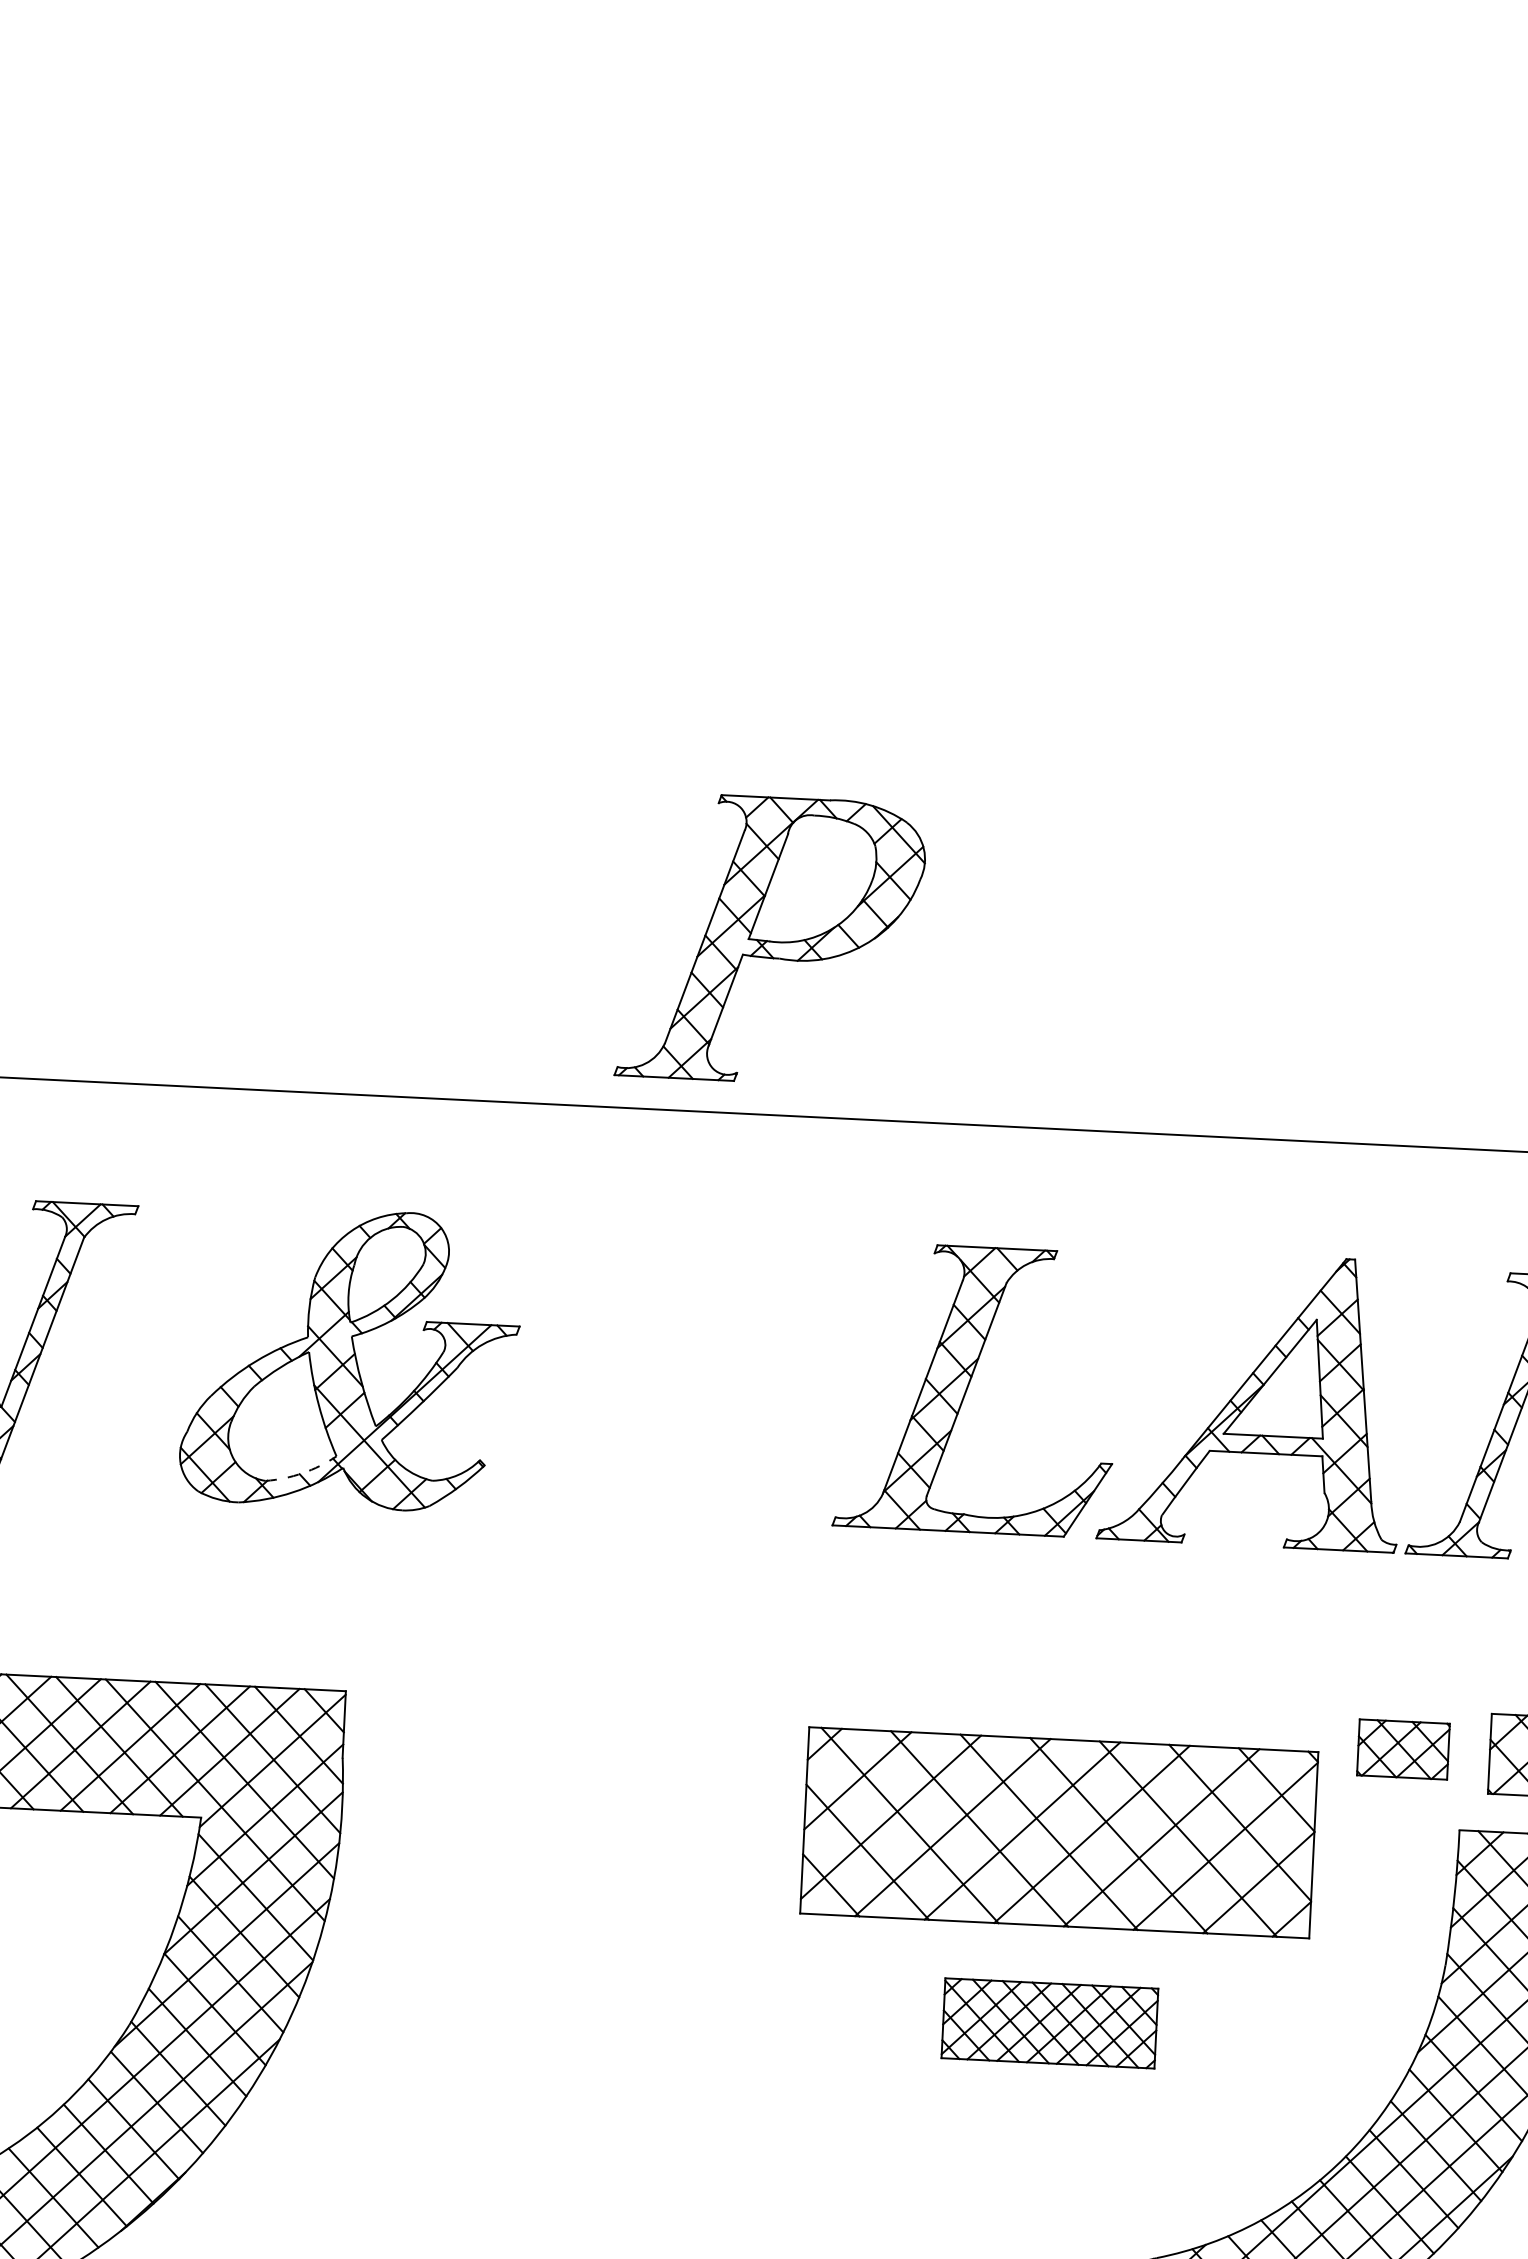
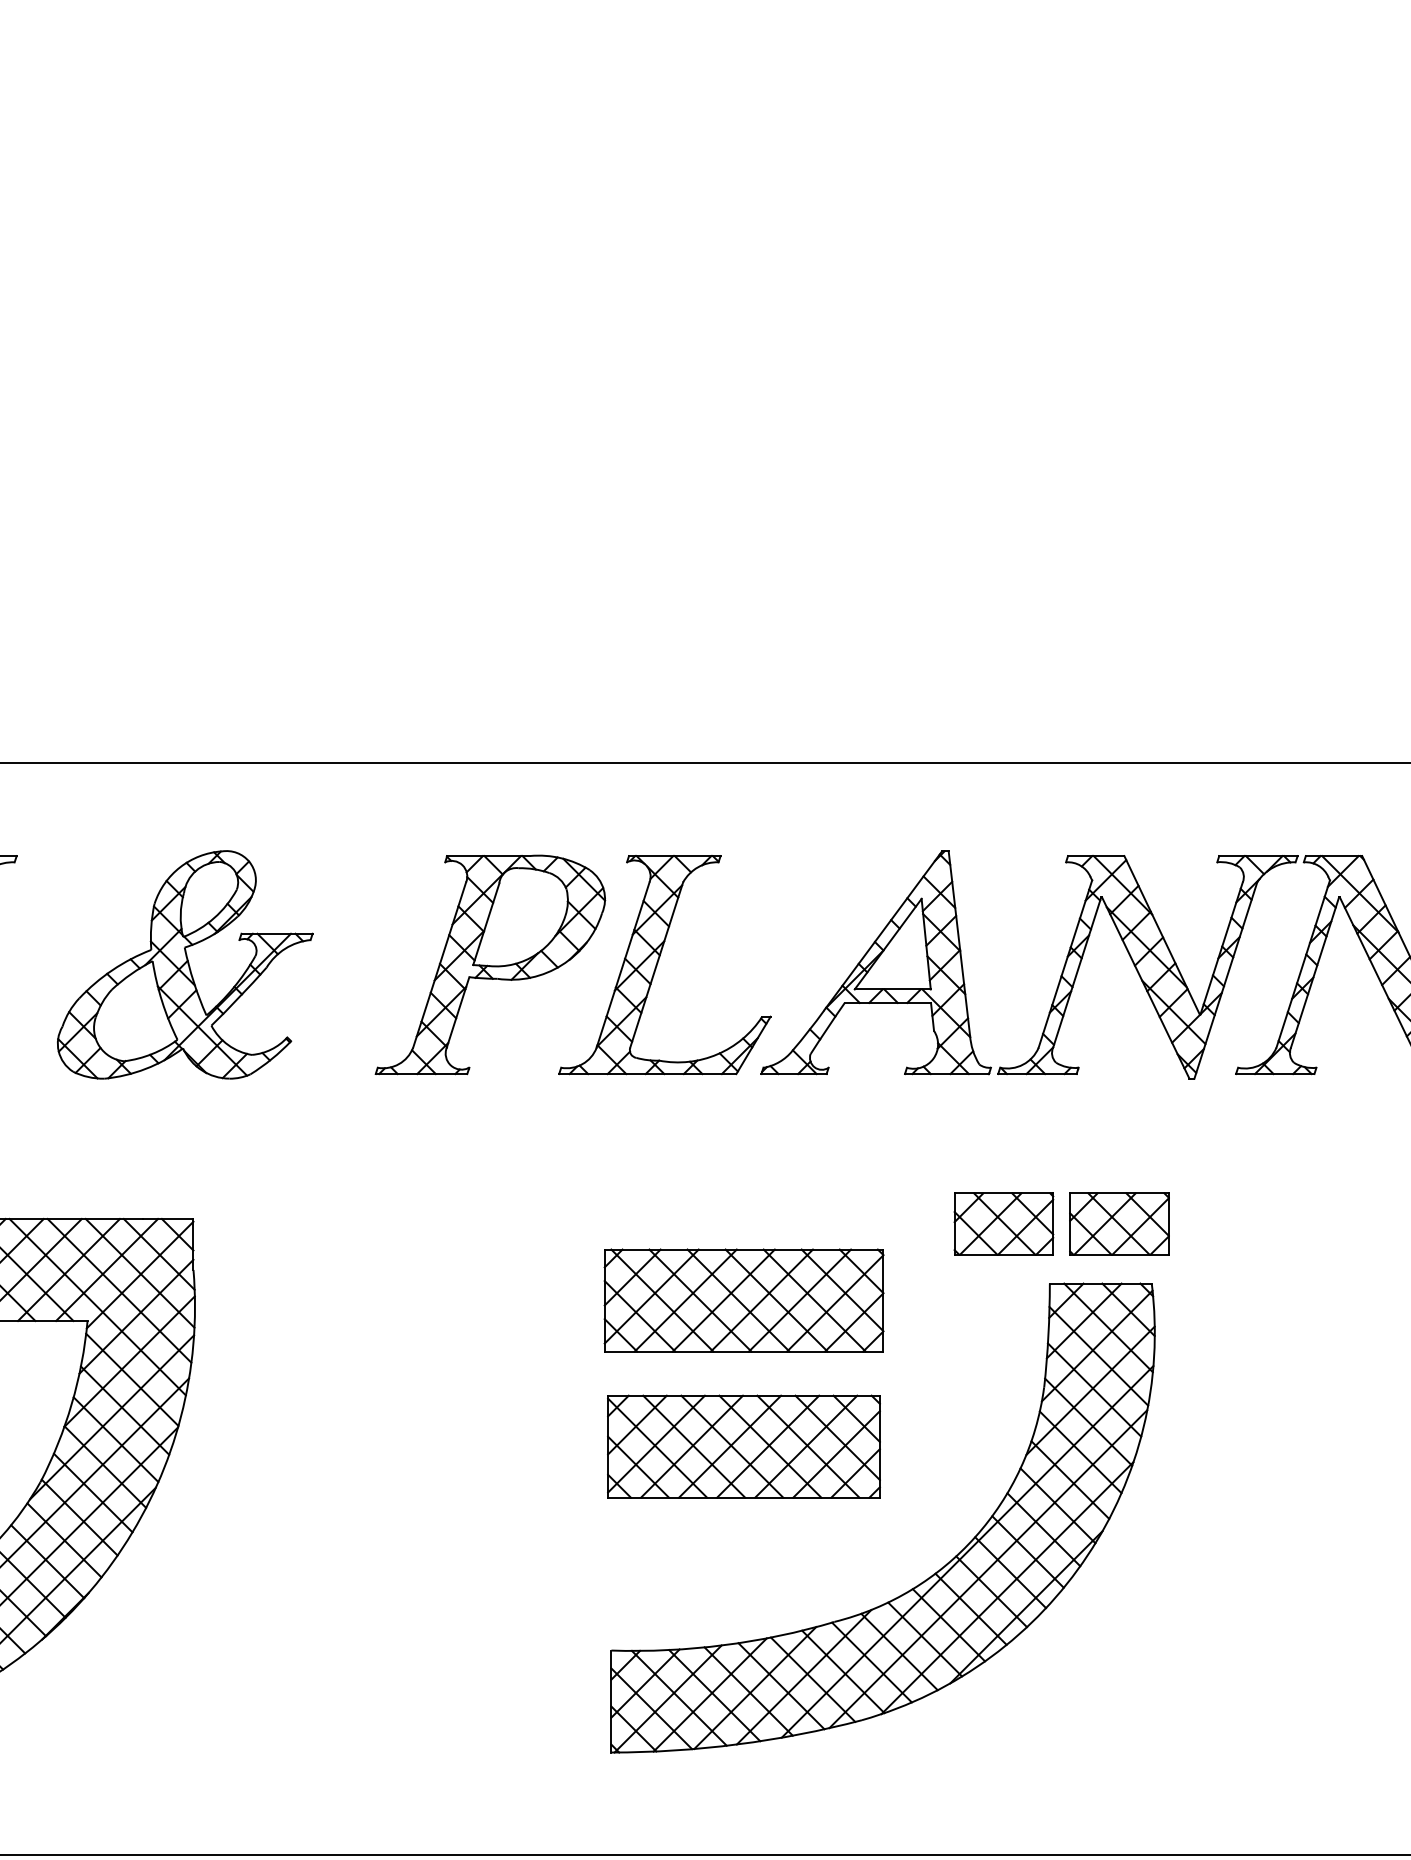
part: (771, 939) -> (490, 964), moved
arc: (302, 1472) -> (152, 1053), dashed -> solid
part: (1402, 1748) -> (1003, 1223), size x1.43
part: (1058, 1832) -> (743, 1300), size x0.71
part: (1049, 2023) -> (743, 1446), size x1.67

